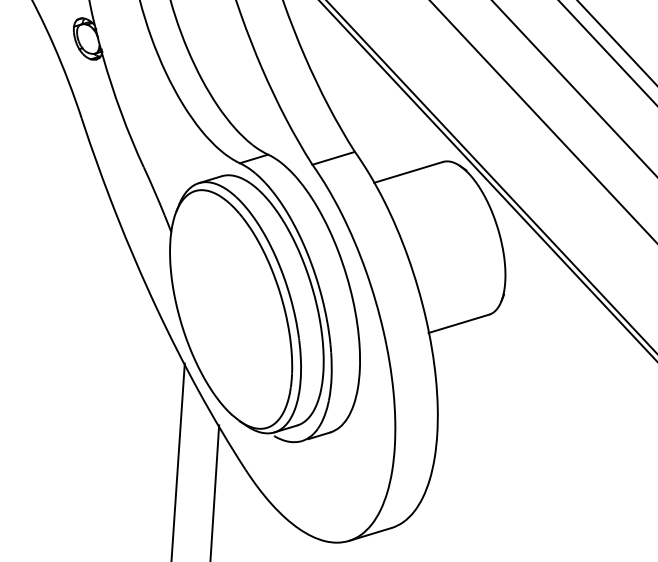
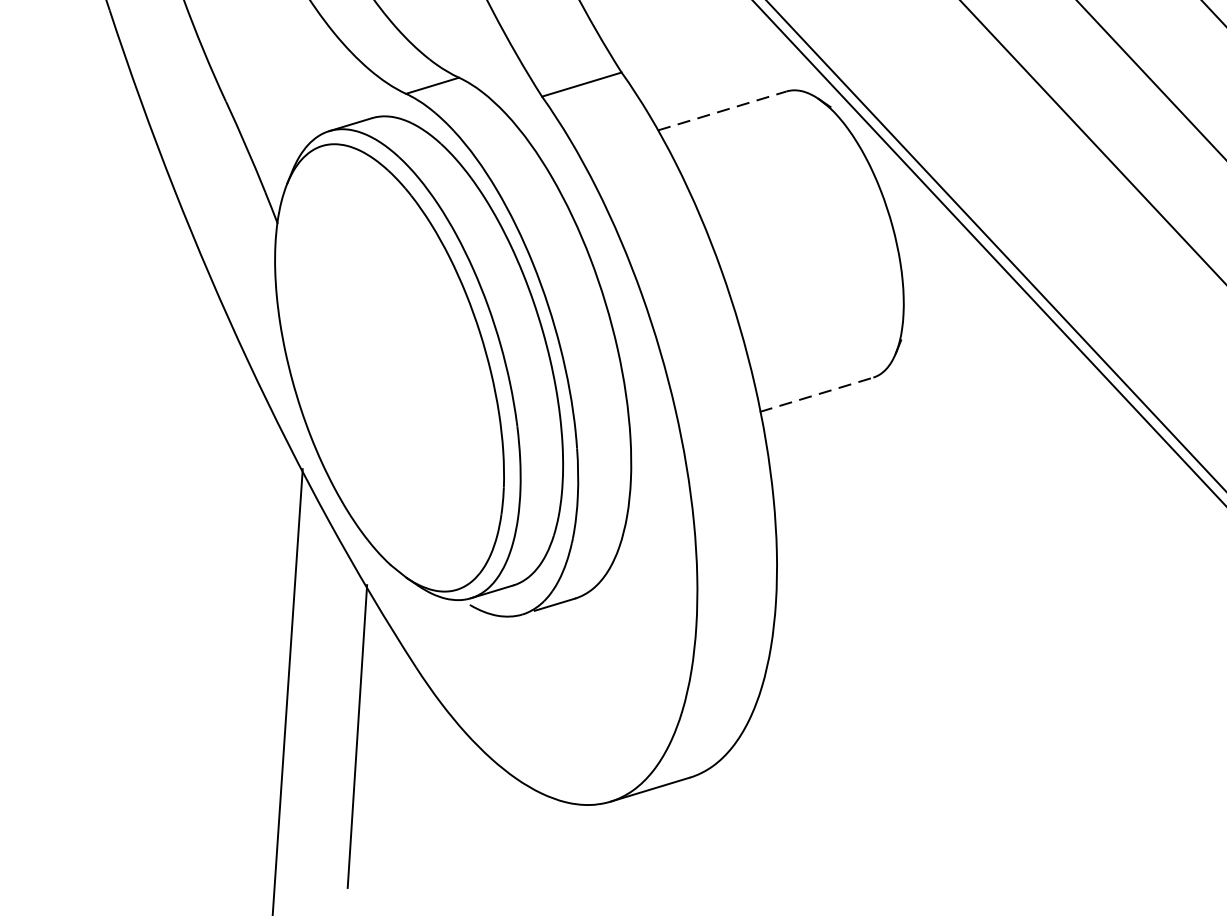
line: (408, 172) -> (722, 111), solid -> dashed
line: (458, 323) -> (815, 394), solid -> dashed

